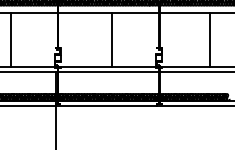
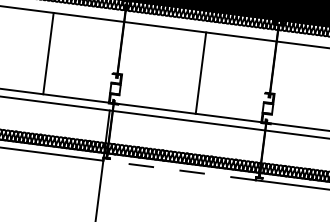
line: (106, 105) -> (179, 169), solid -> dashed

